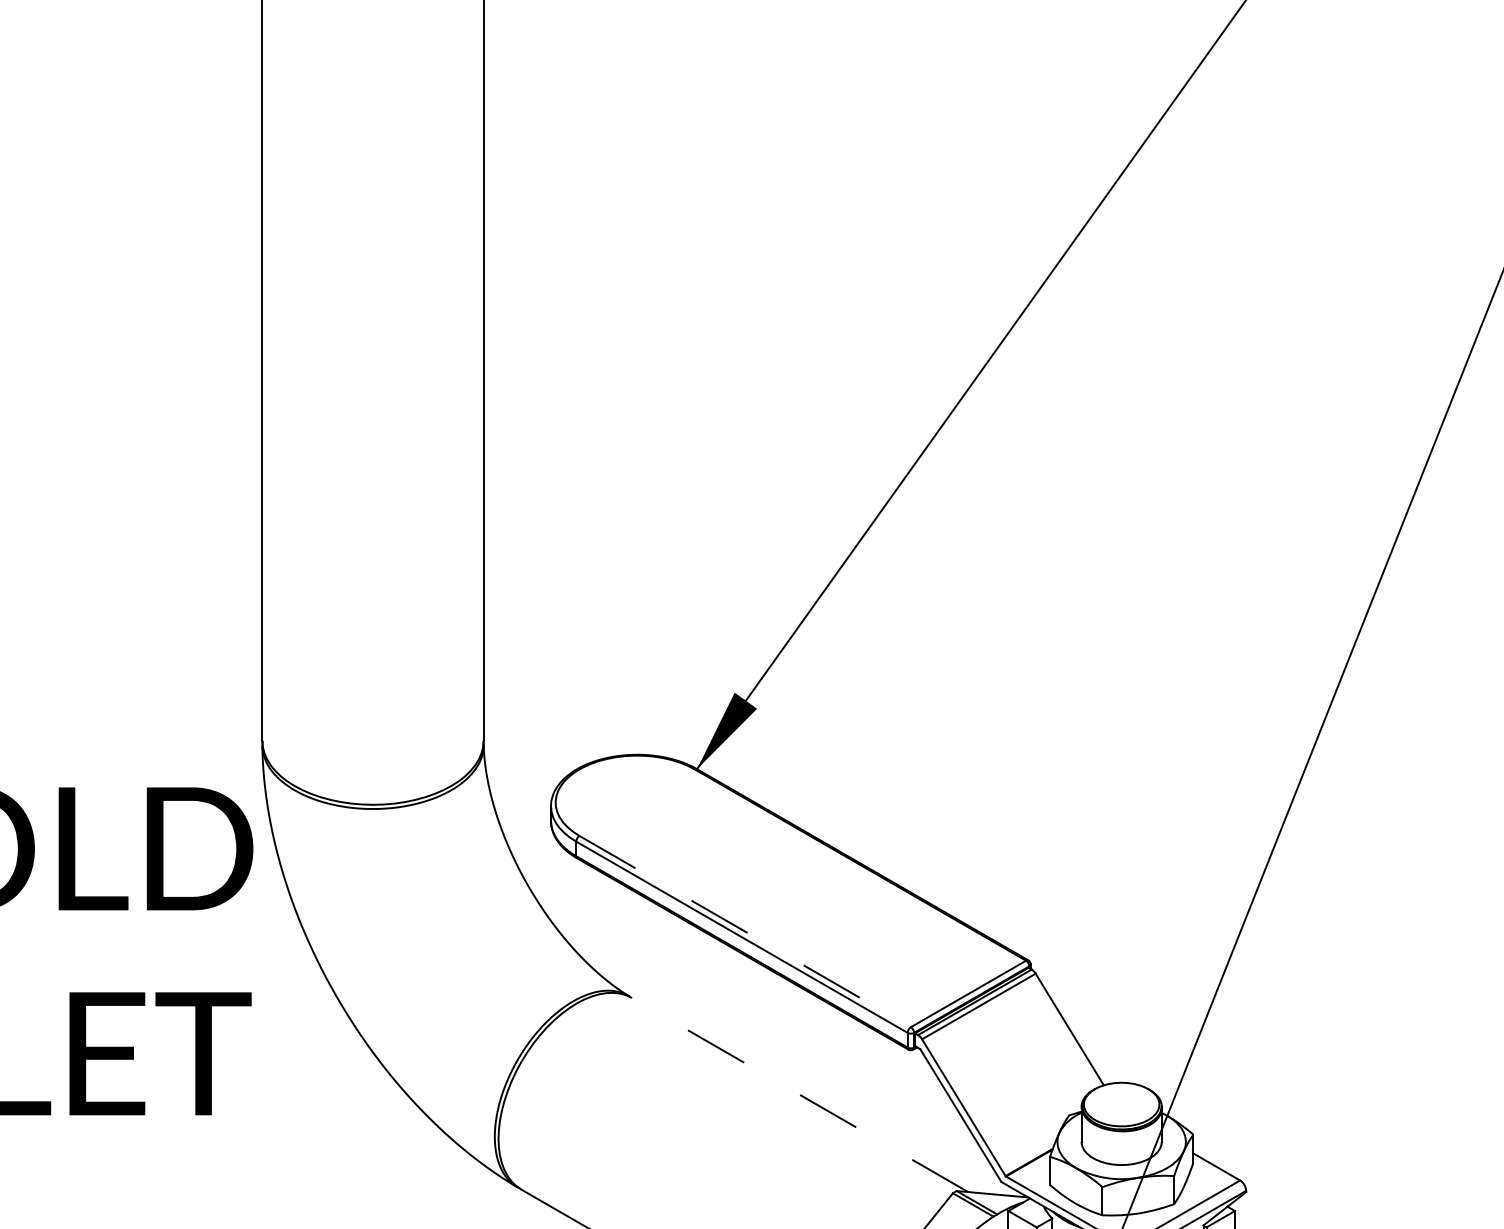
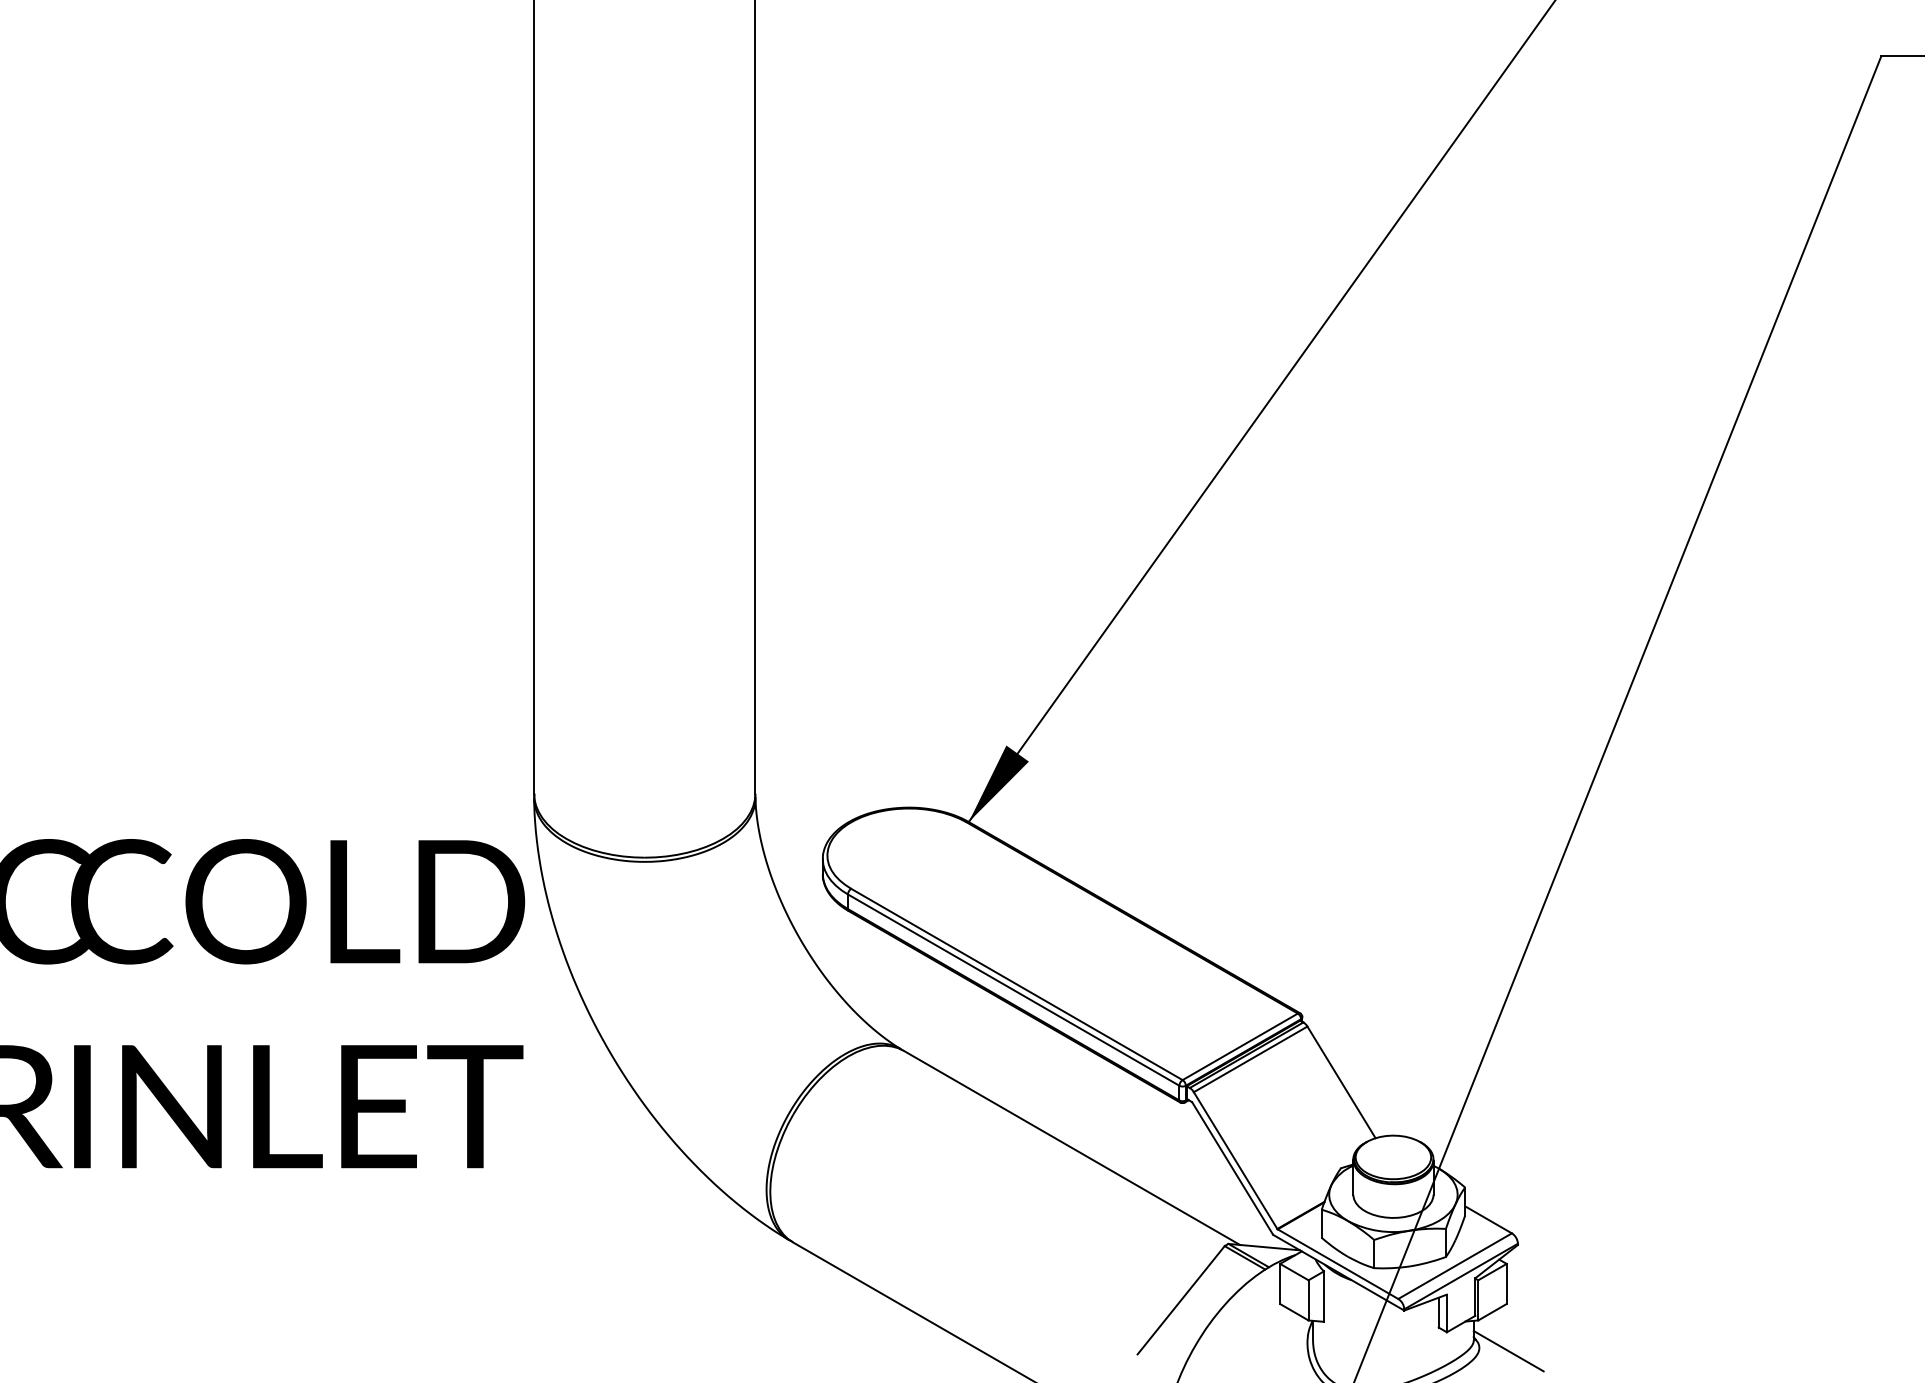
line: (745, 931) -> (1017, 984), dashed -> solid
line: (799, 1094) -> (1071, 1147), dashed -> solid

